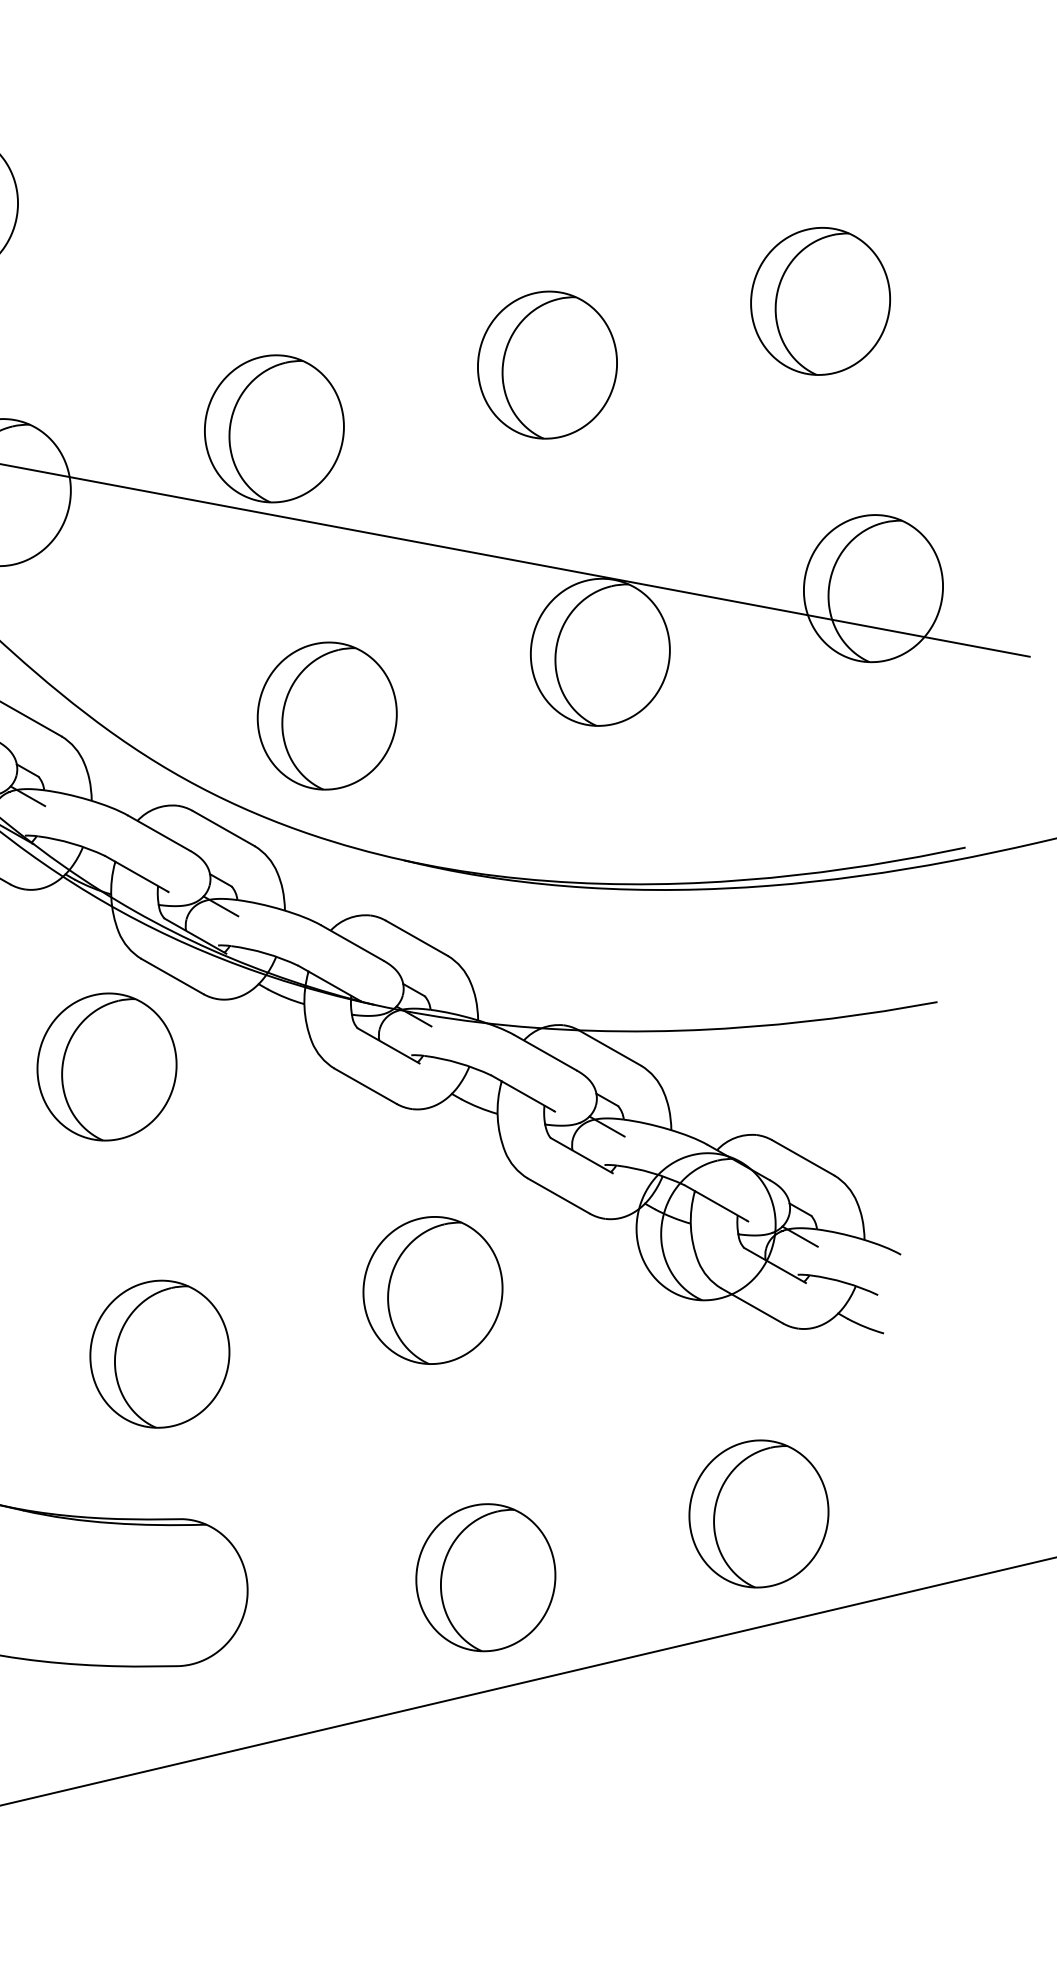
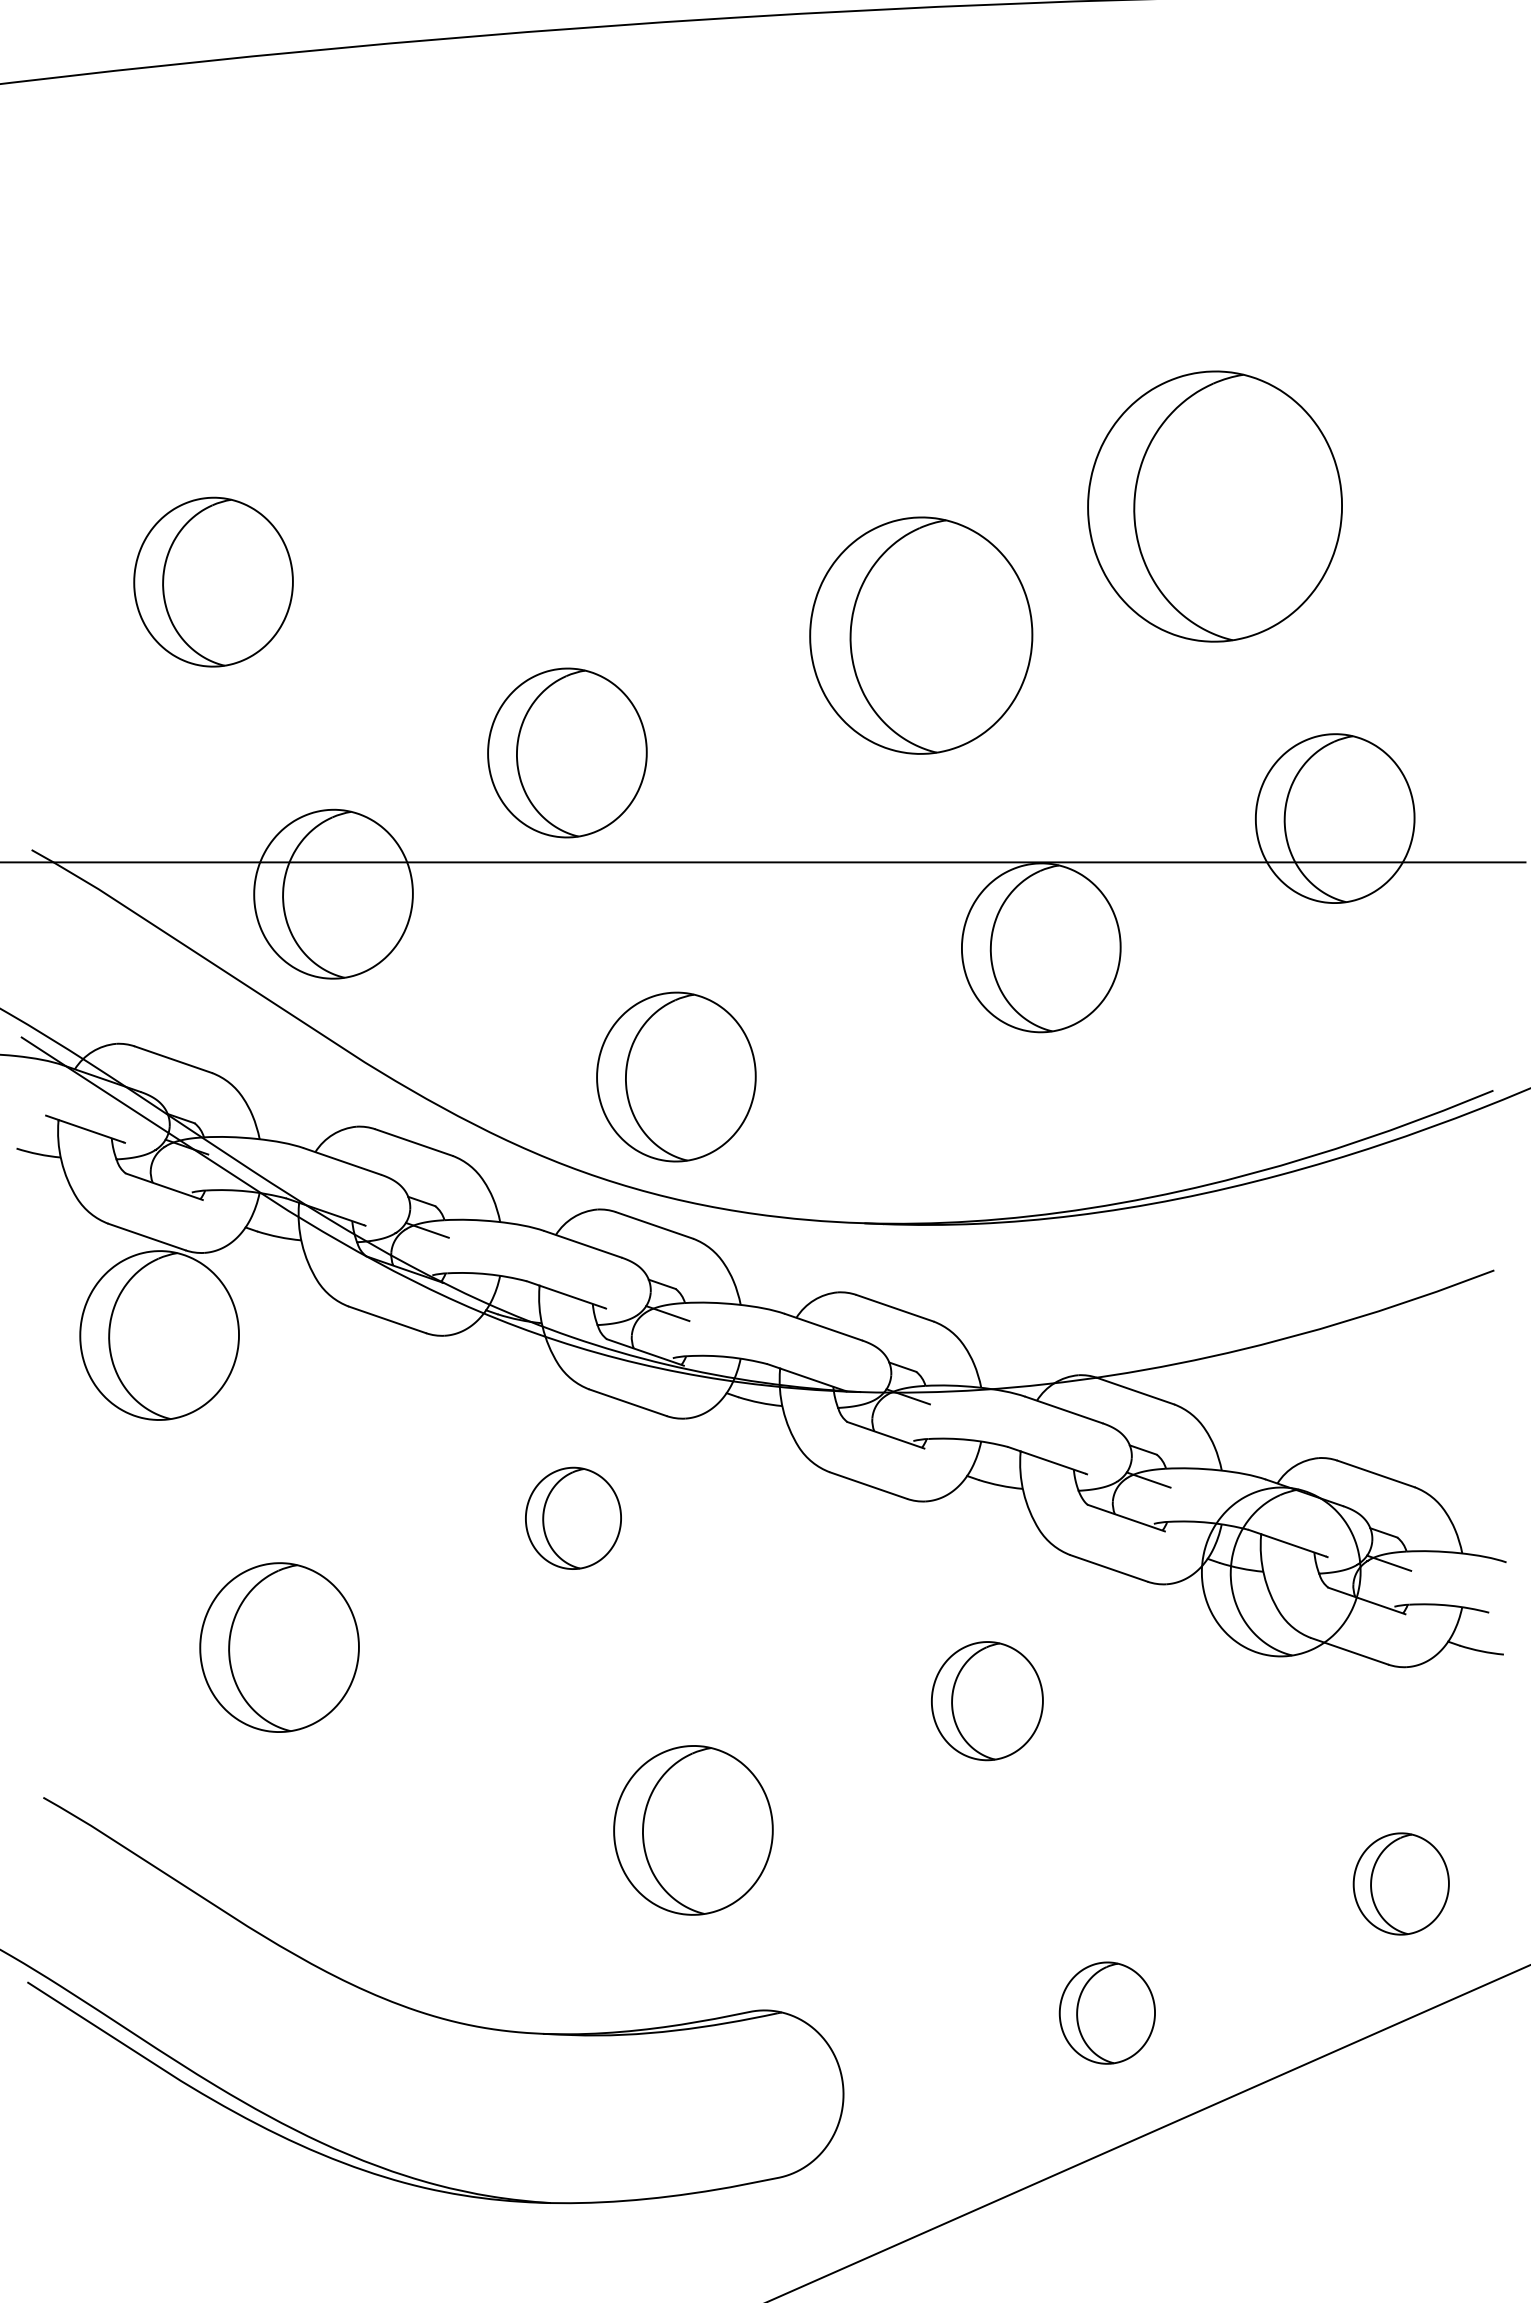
part: (820, 301) -> (1215, 506), size x1.6
part: (547, 364) -> (921, 635), size x1.4
part: (274, 428) -> (567, 752), moved
part: (327, 715) -> (676, 1076), moved
part: (107, 1067) -> (573, 1518), size x0.6
part: (433, 1289) -> (987, 1700), size x0.7
part: (759, 1513) -> (1401, 1883), size x0.6
part: (486, 1577) -> (1107, 2012), size x0.6

